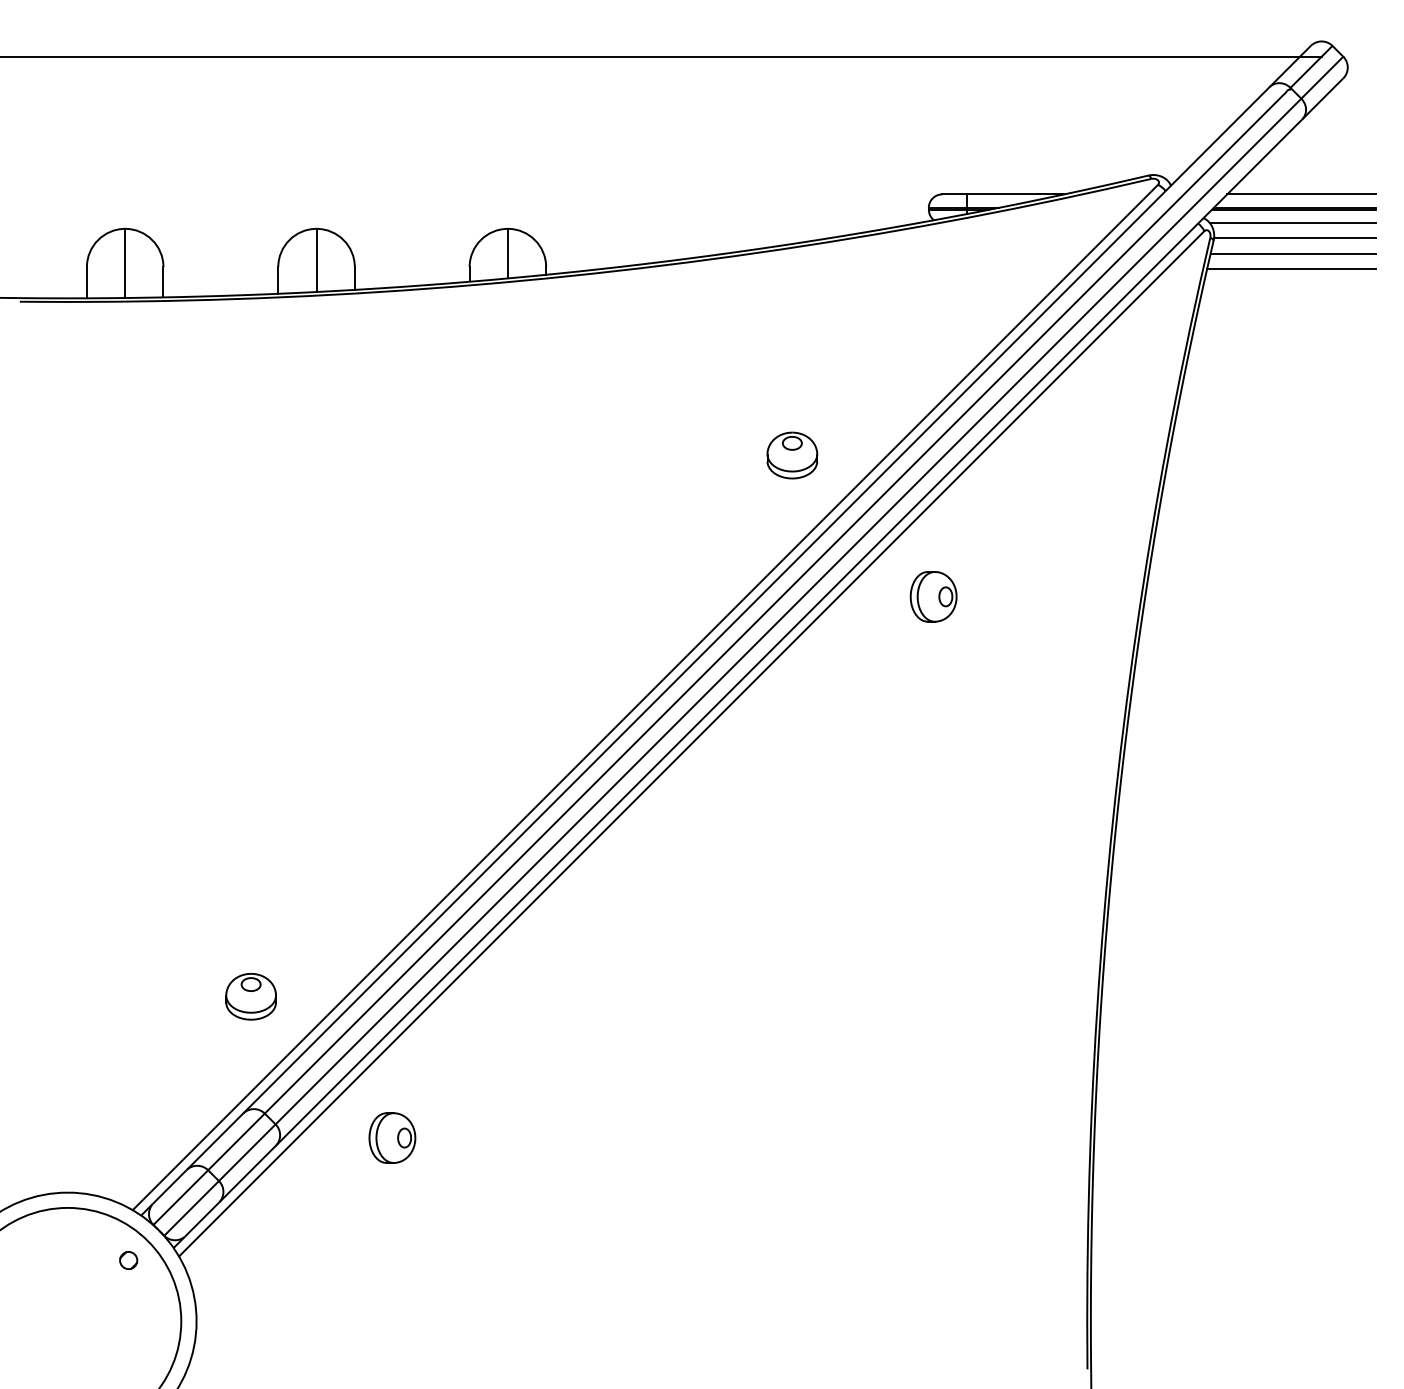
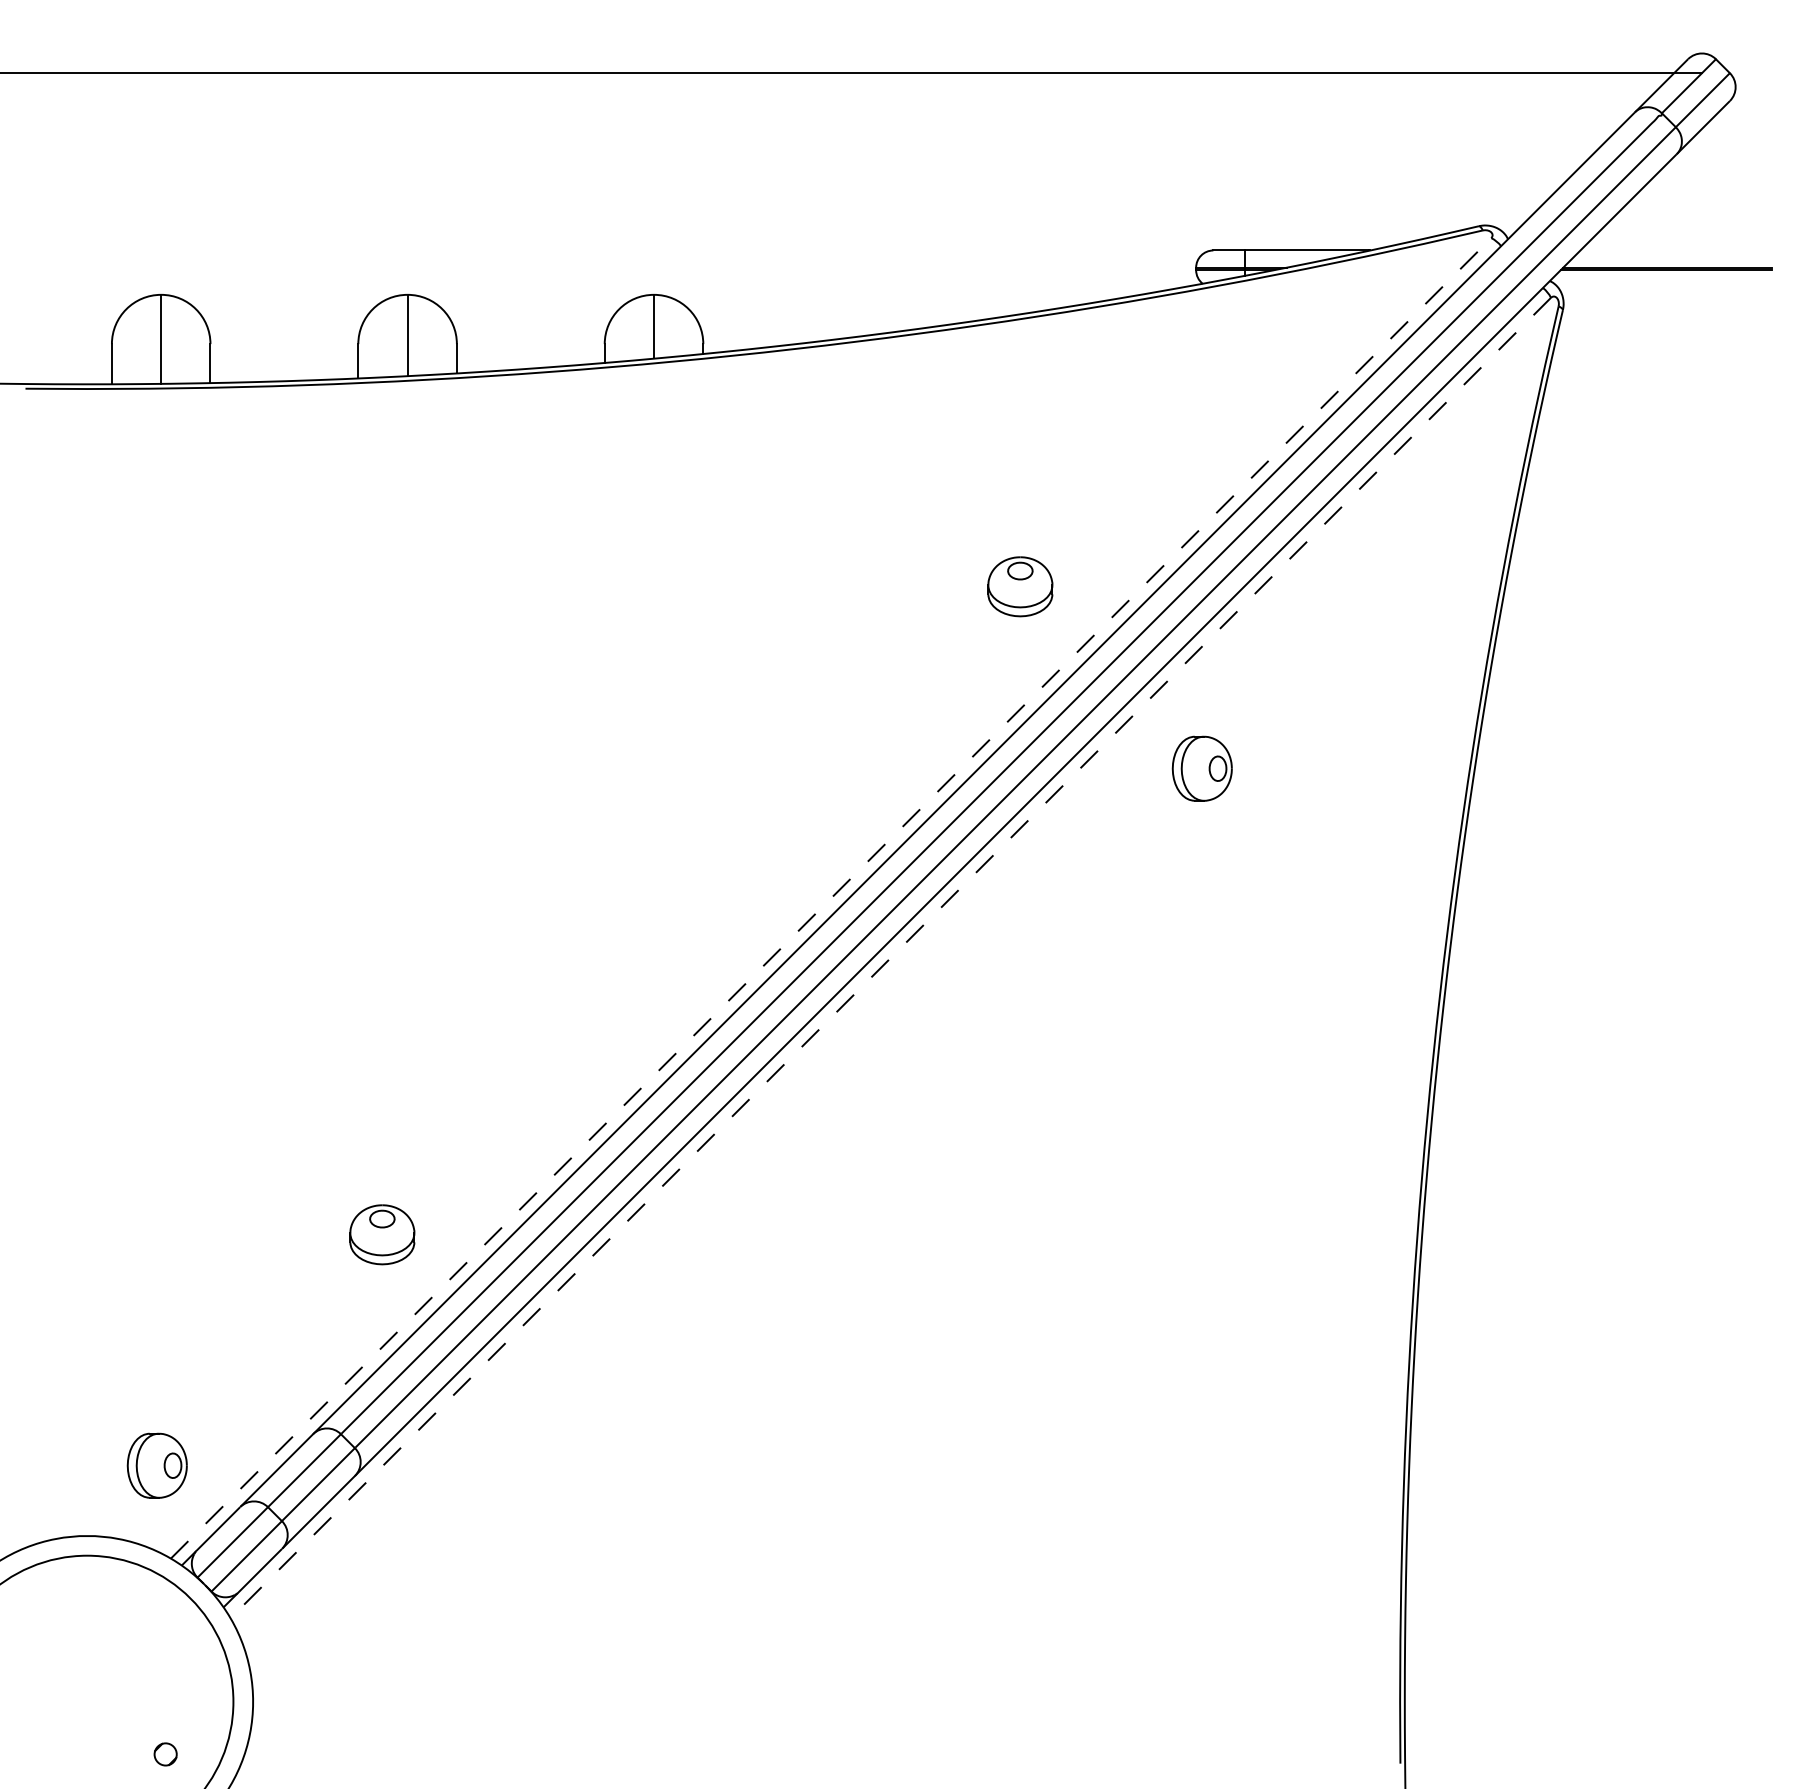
line: (1301, 194) -> (1675, 250), removed
line: (1292, 223) -> (1664, 287), removed
line: (1294, 238) -> (1667, 307), removed
line: (1293, 253) -> (1665, 326), removed
line: (1290, 268) -> (1662, 346), removed
line: (645, 697) -> (831, 898), solid -> dashed
line: (691, 744) -> (890, 958), solid -> dashed
part: (251, 996) -> (382, 1234), moved
part: (391, 1137) -> (156, 1465), moved
circle: (128, 1260) -> (165, 1754), moved

